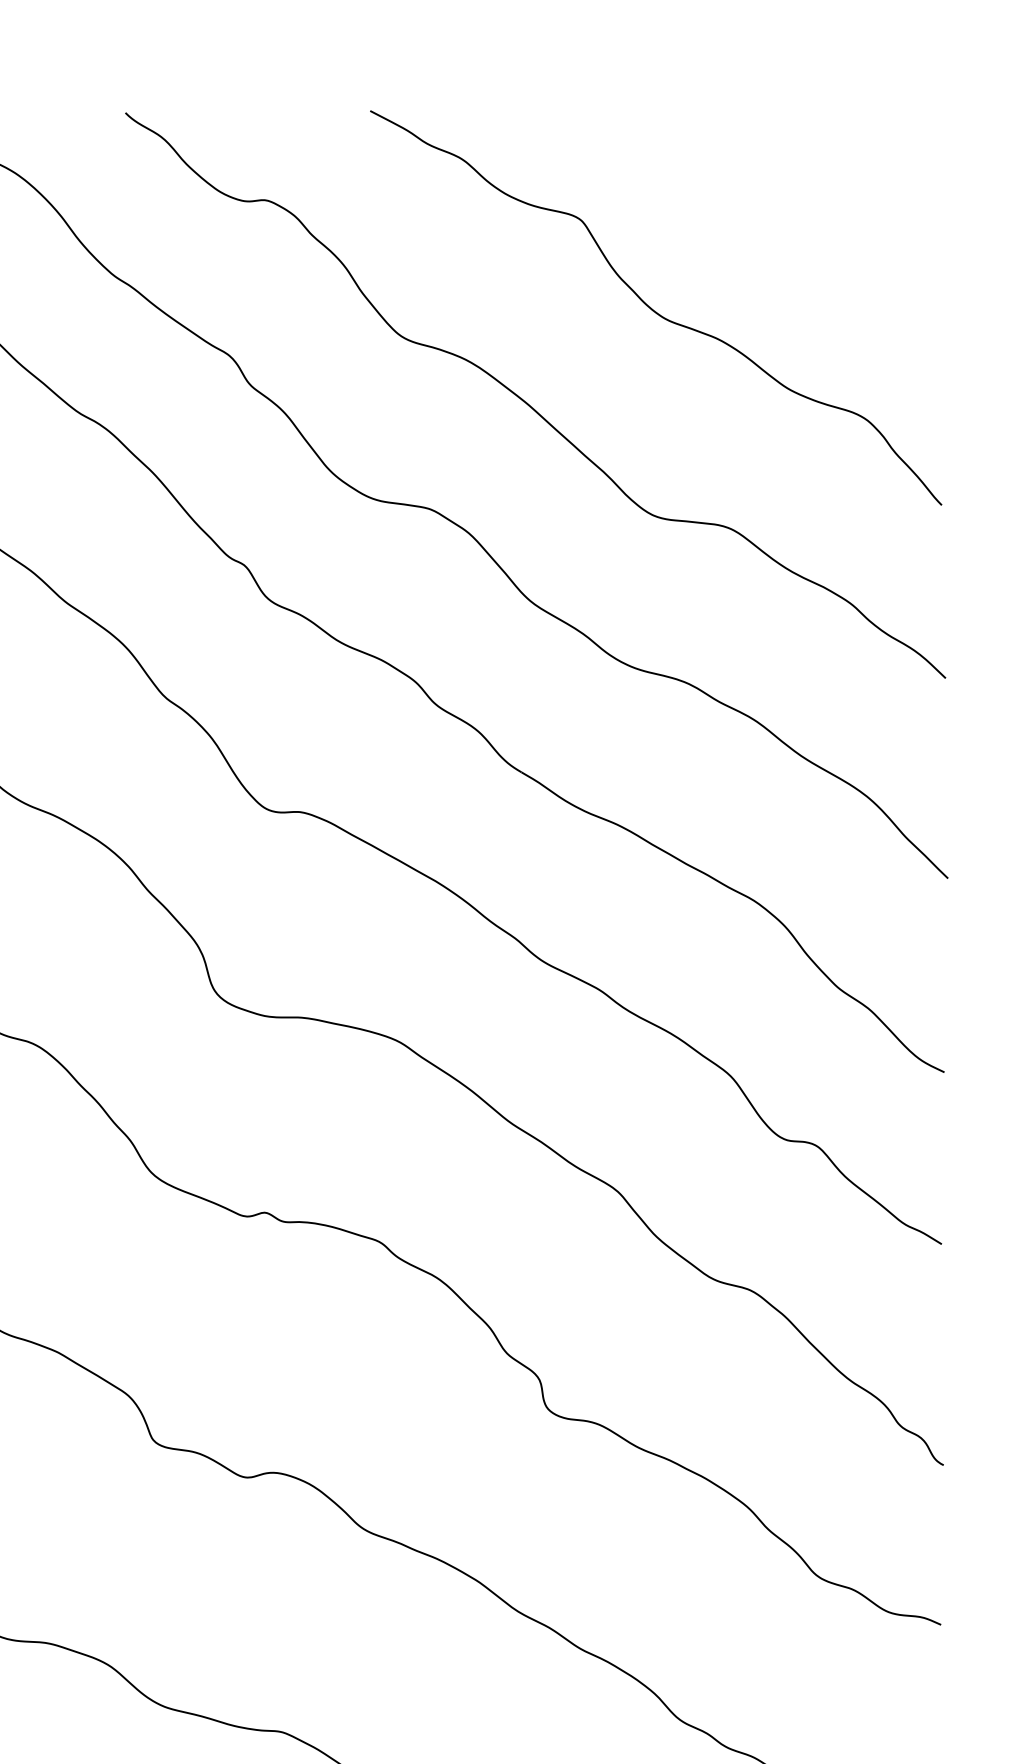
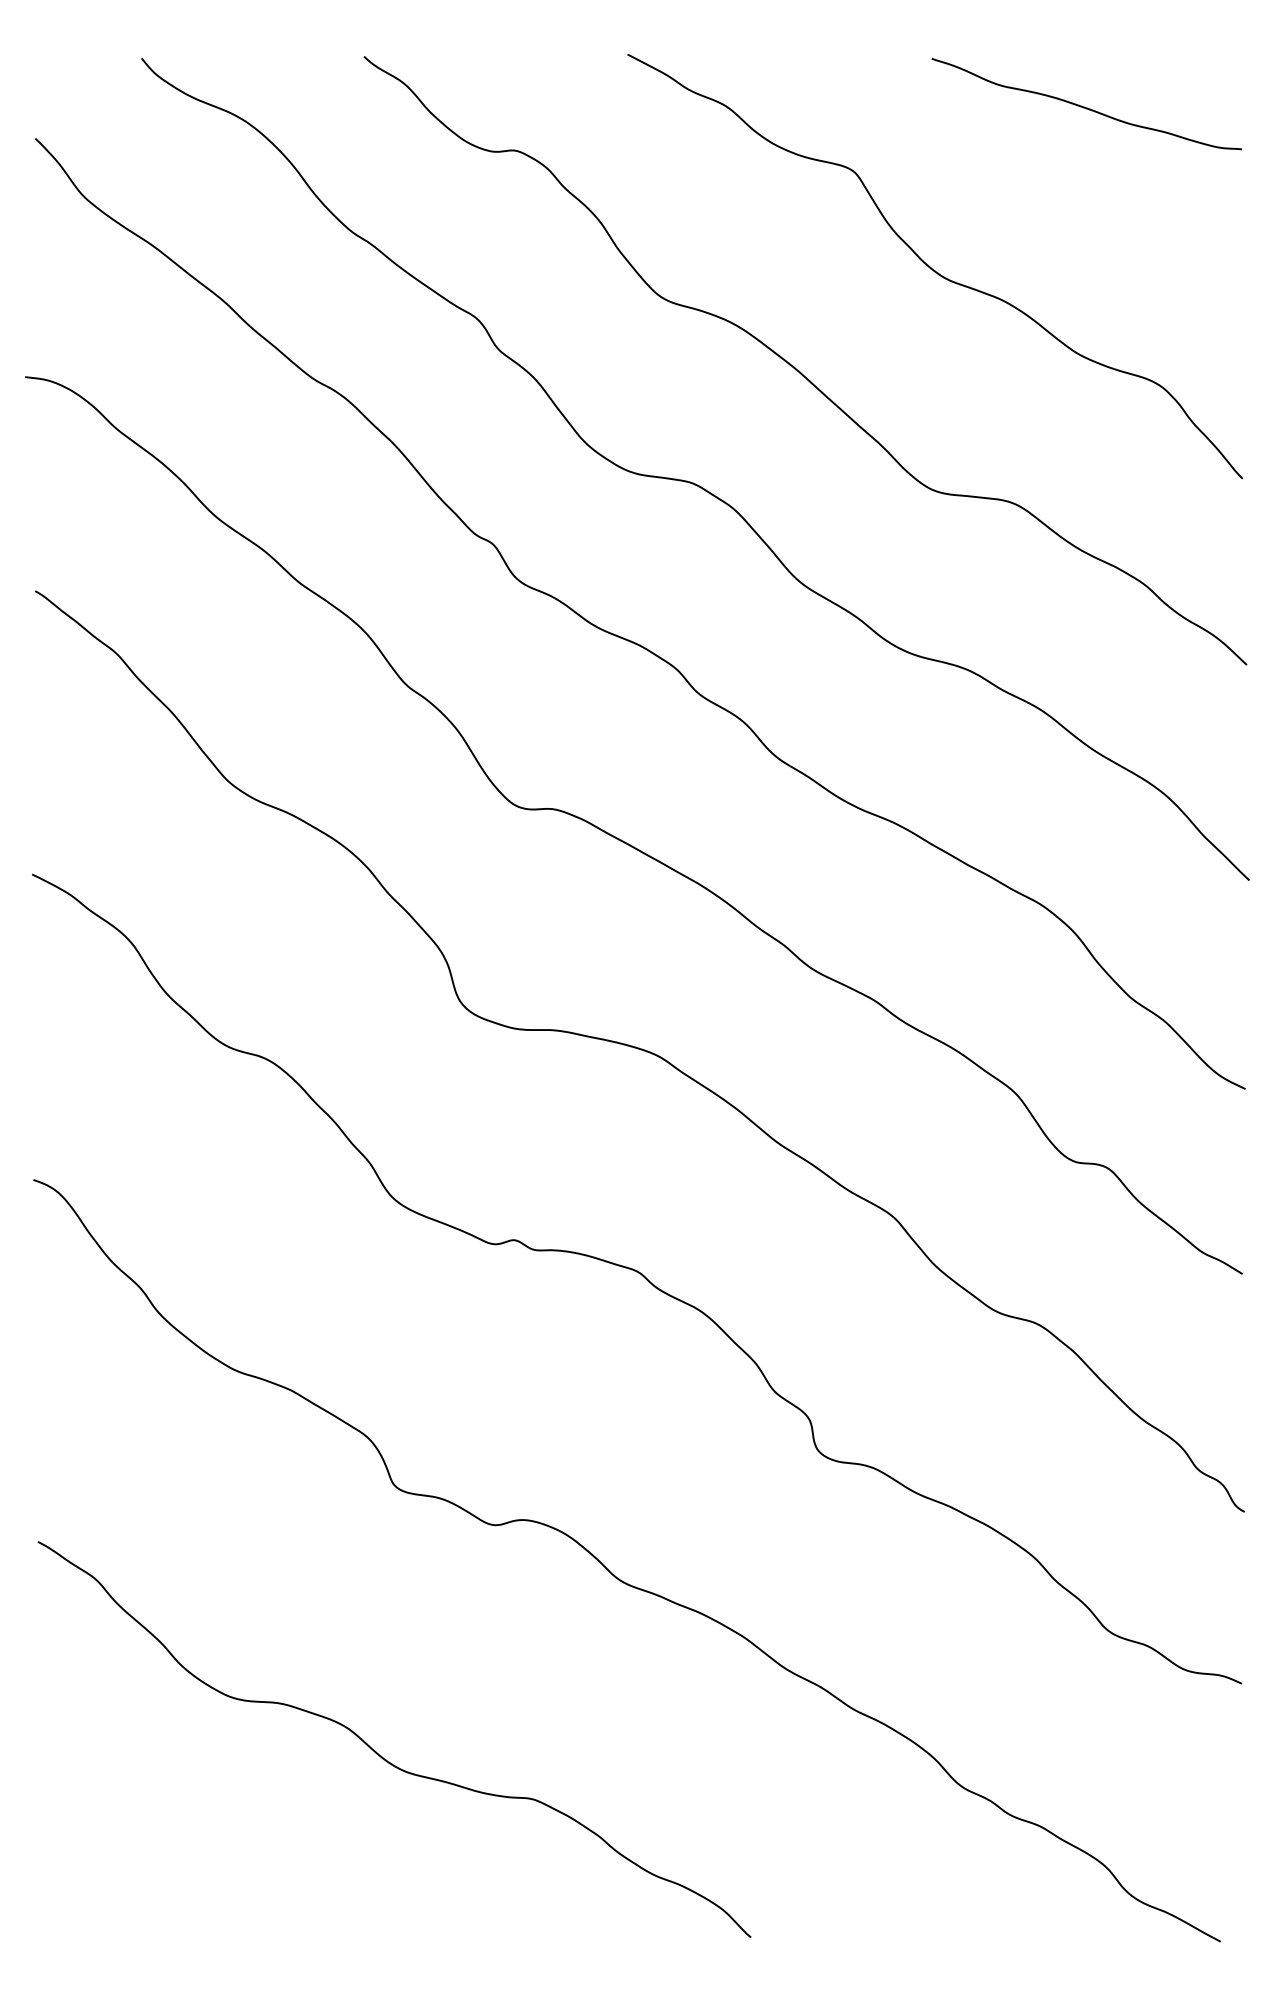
curve: (794, 159) -> (1084, 106), added

